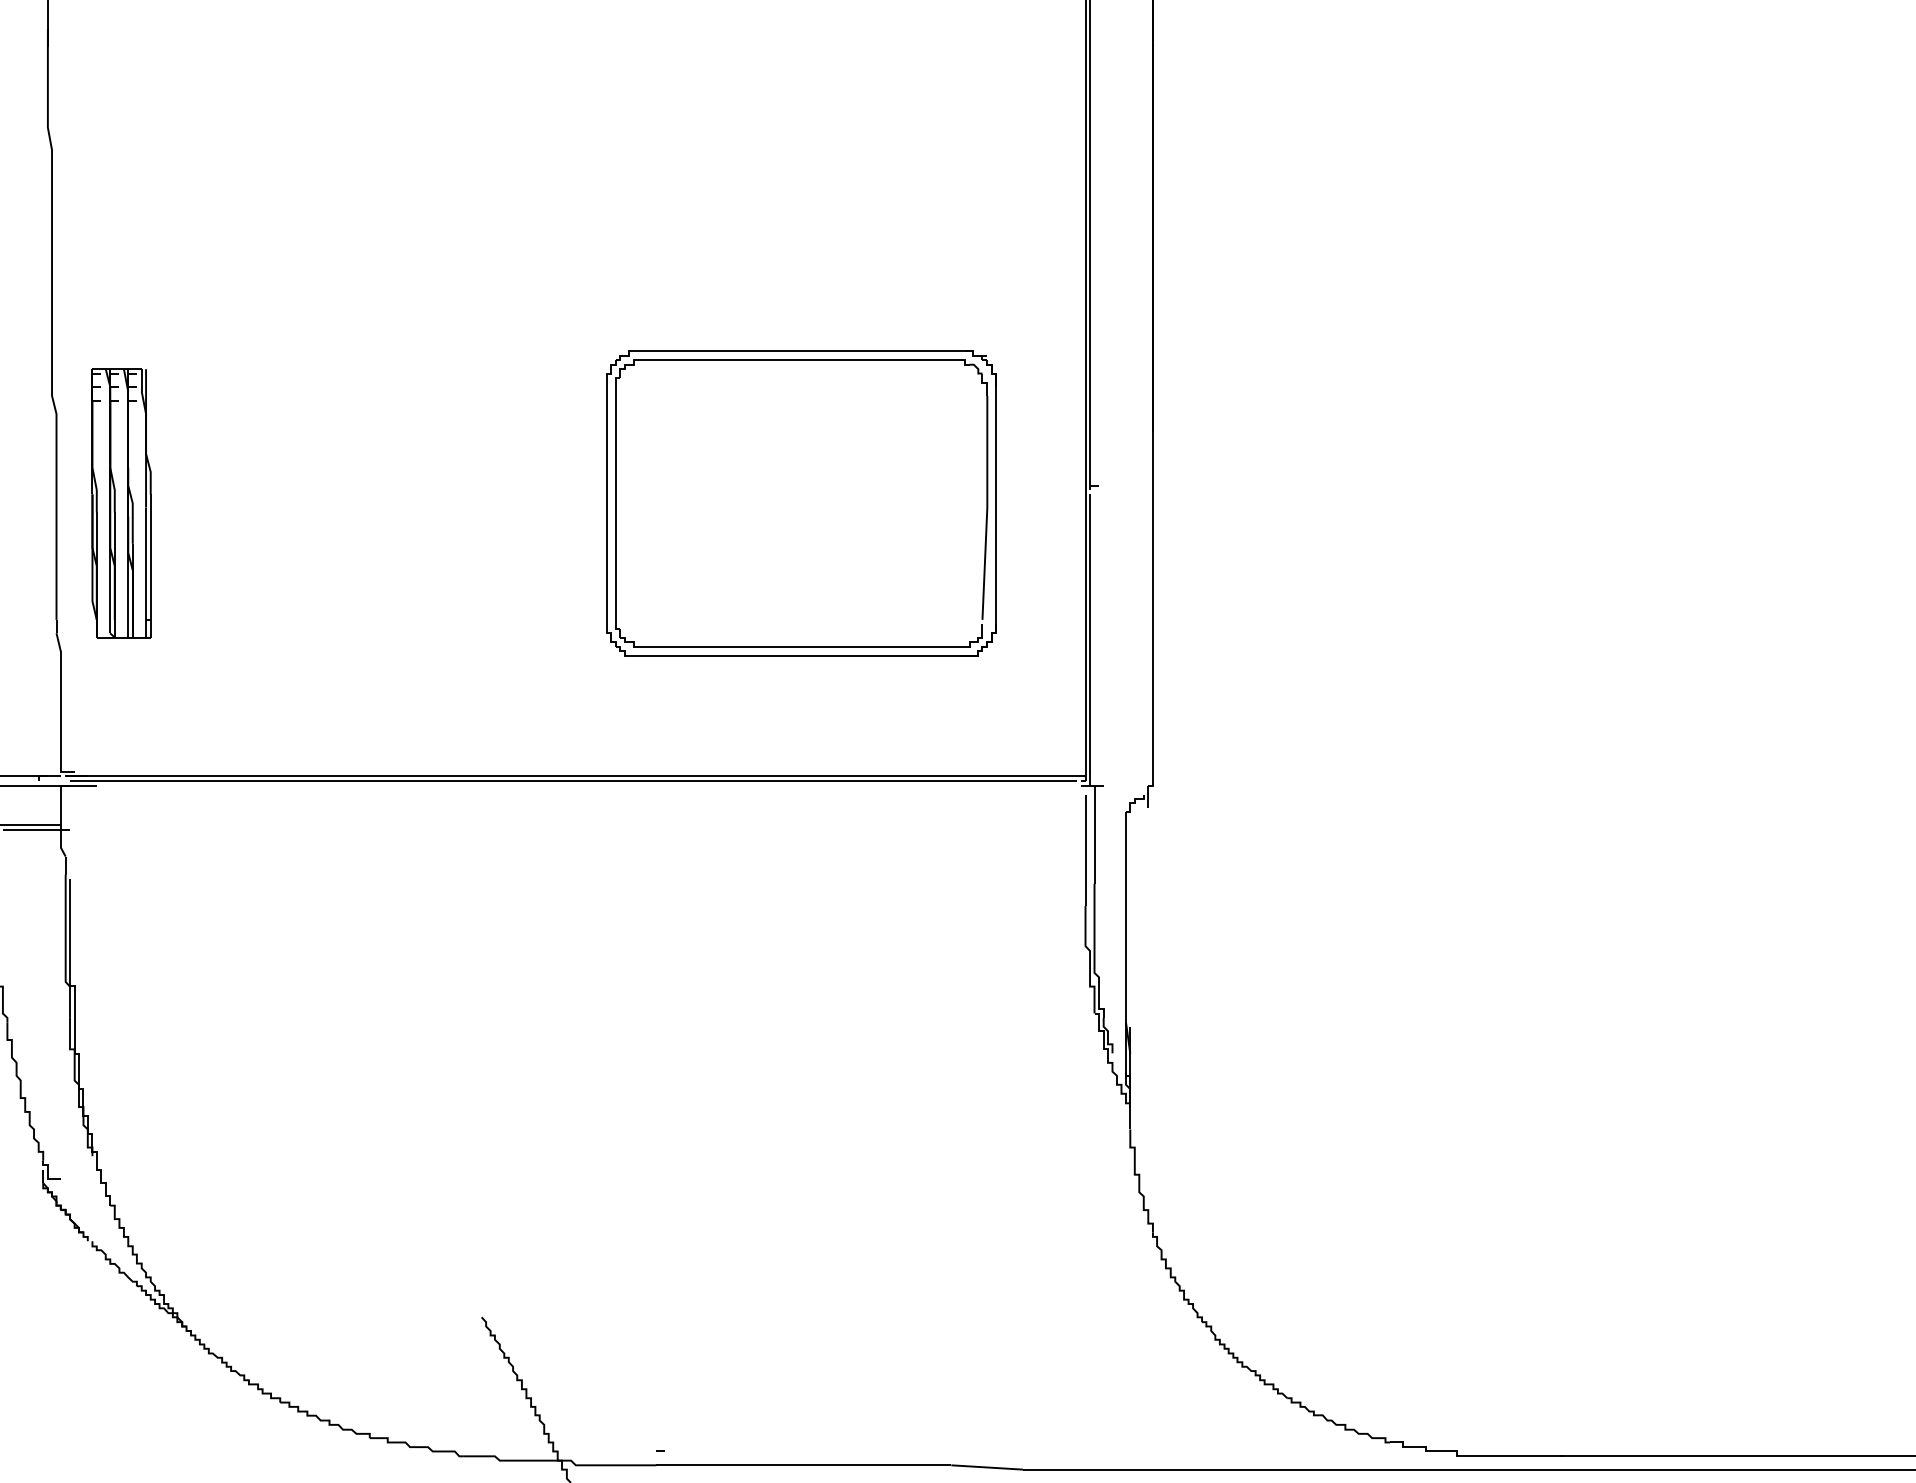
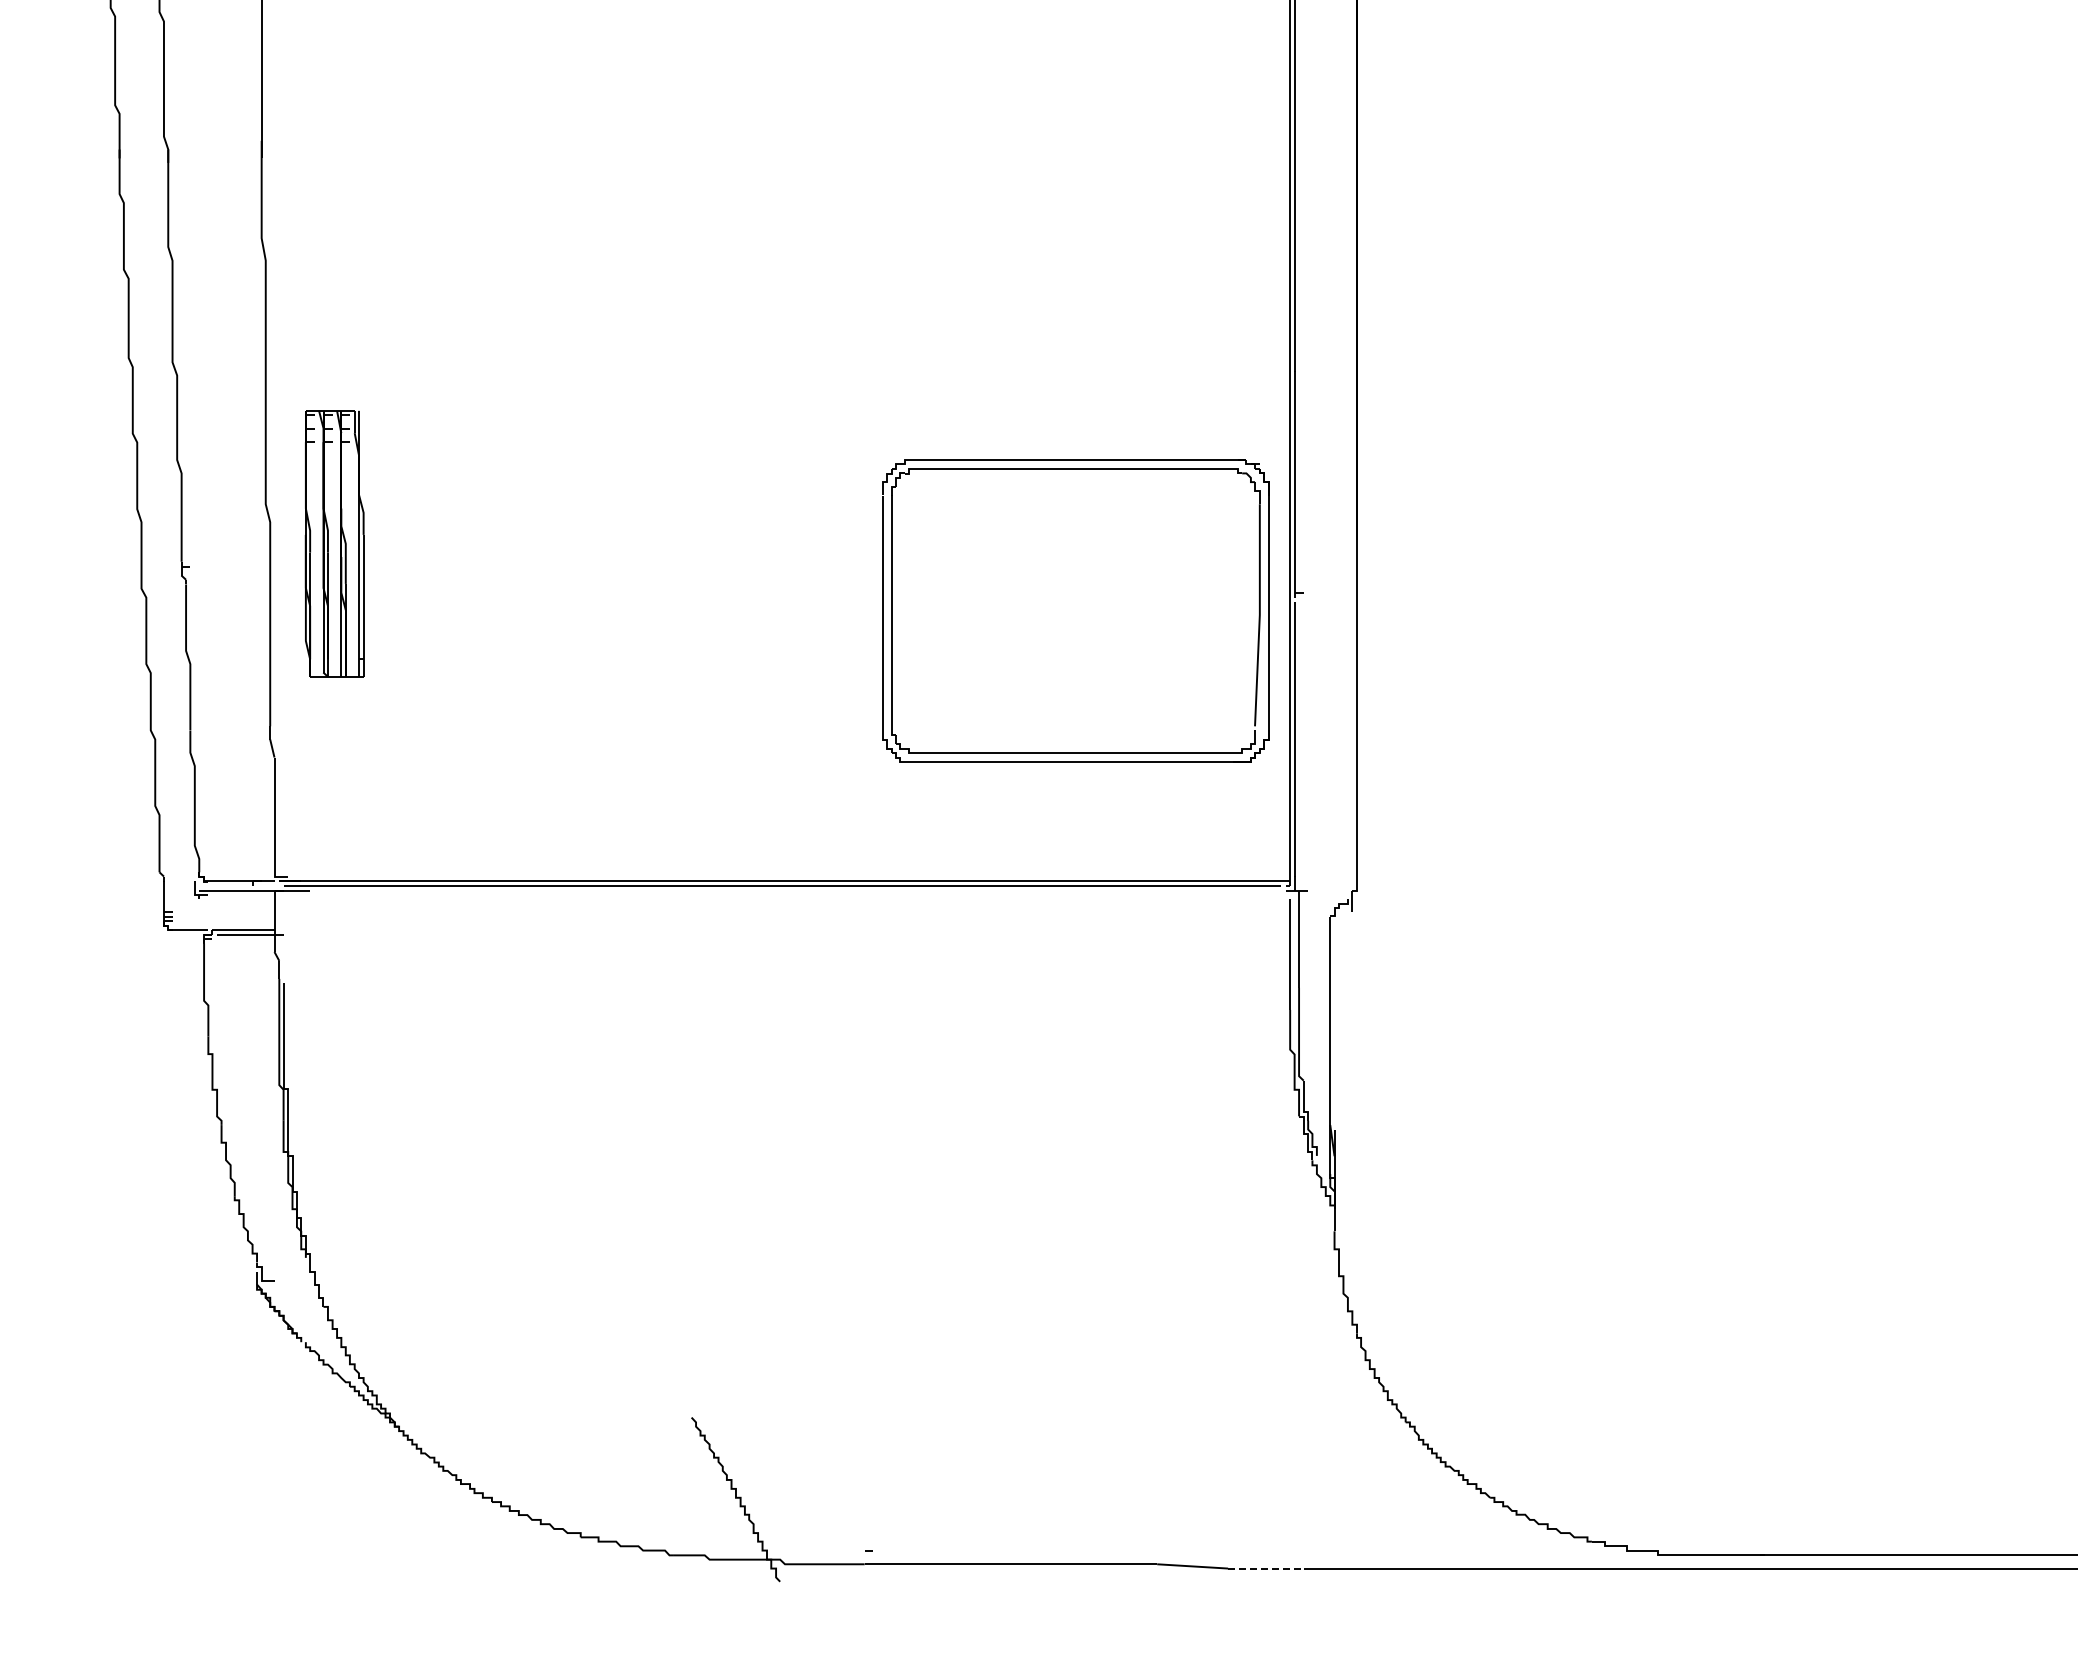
part: (801, 360) -> (1075, 469), moved
part: (121, 503) -> (334, 543), moved
line: (1060, 1469) -> (1265, 1568), solid -> dashed

